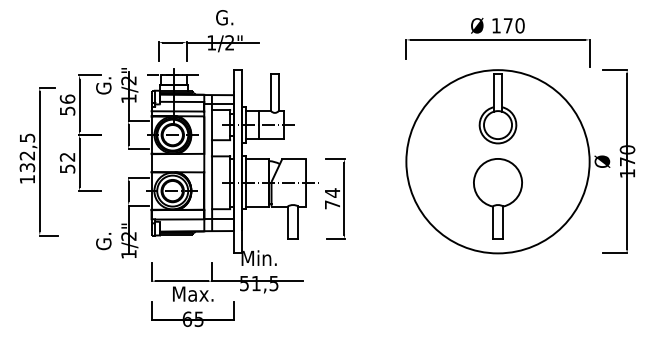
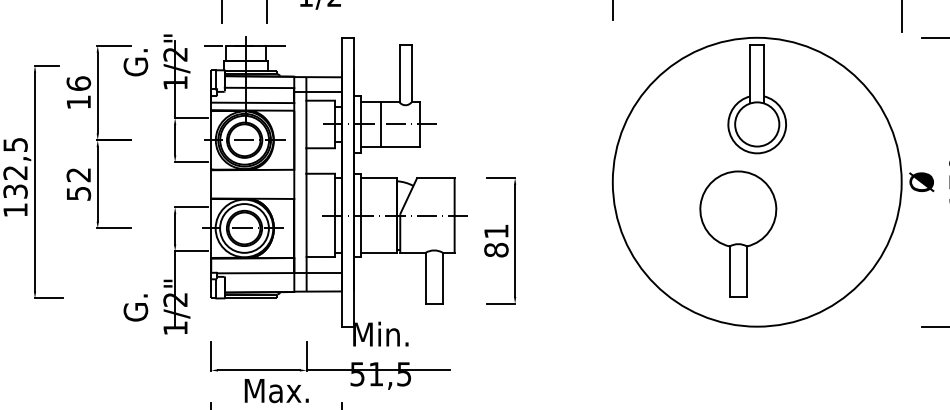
text: (67, 110) -> (78, 101), 56 -> 16
text: (332, 198) -> (496, 240), 74 -> 81
part: (497, 198) -> (737, 233), moved

